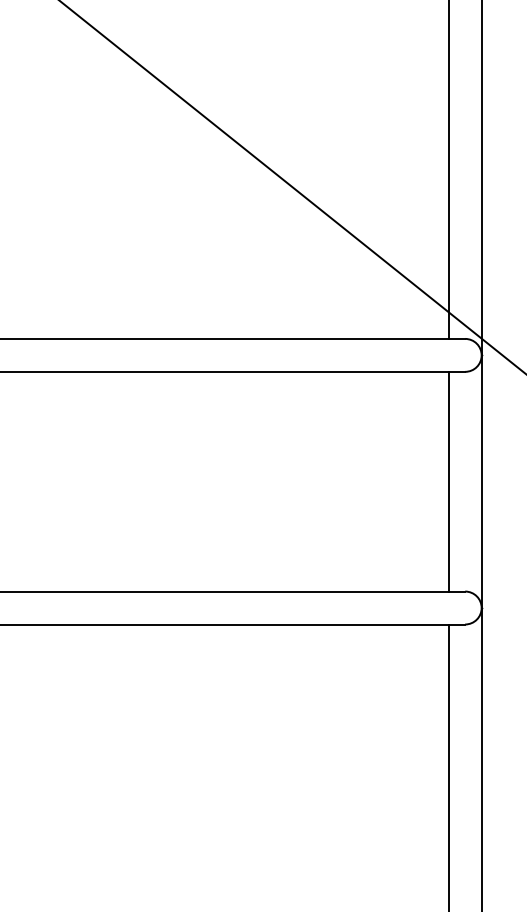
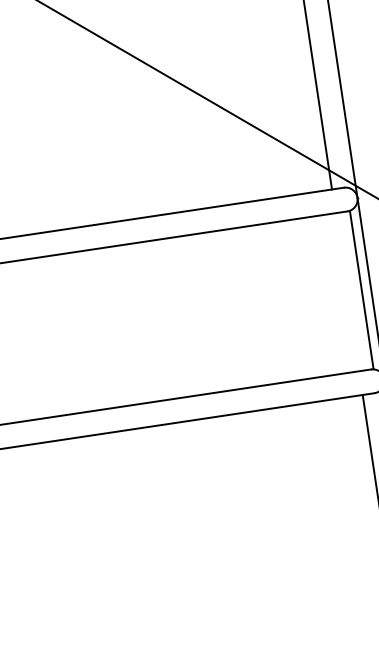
line: (448, 481) -> (361, 289), moved

